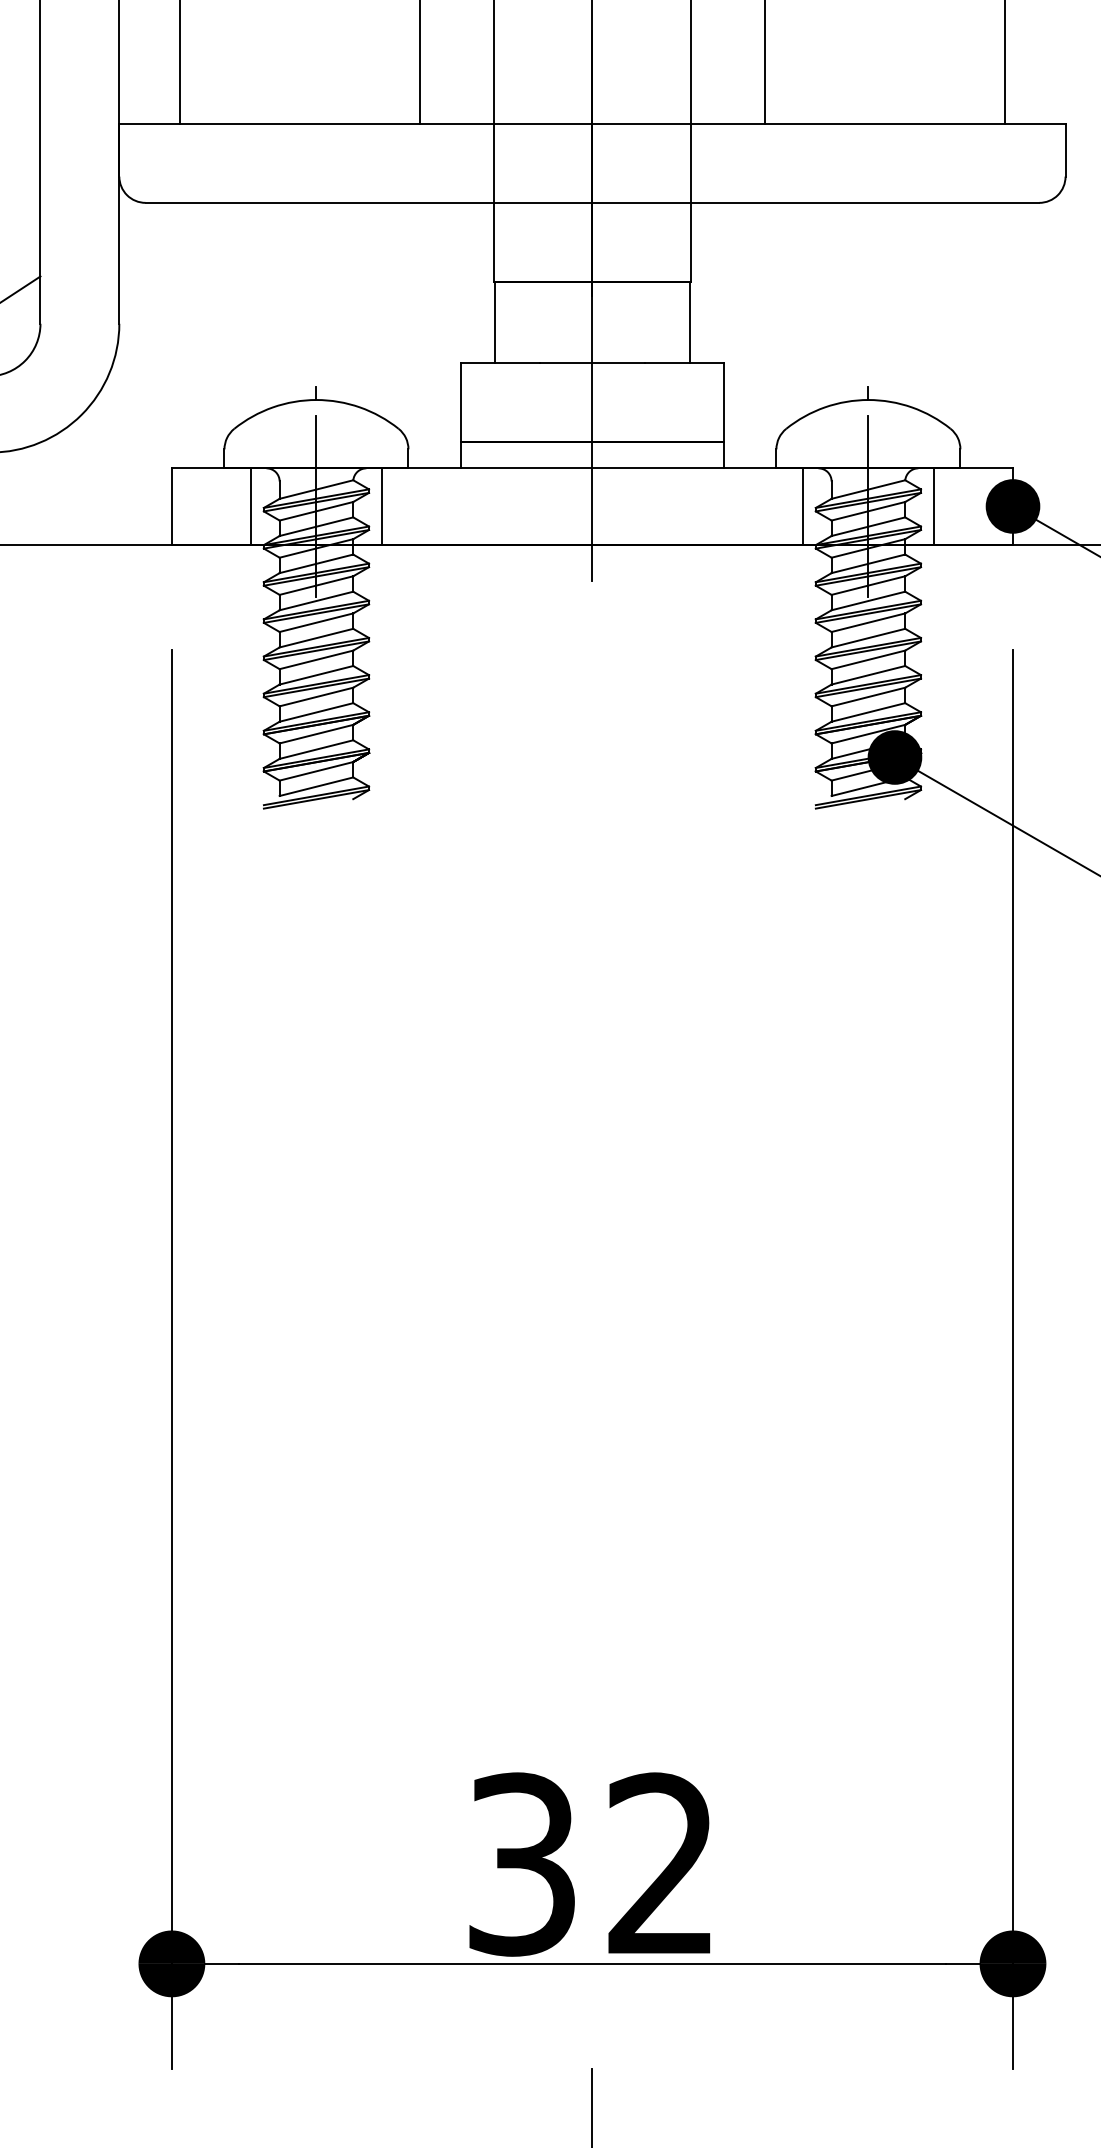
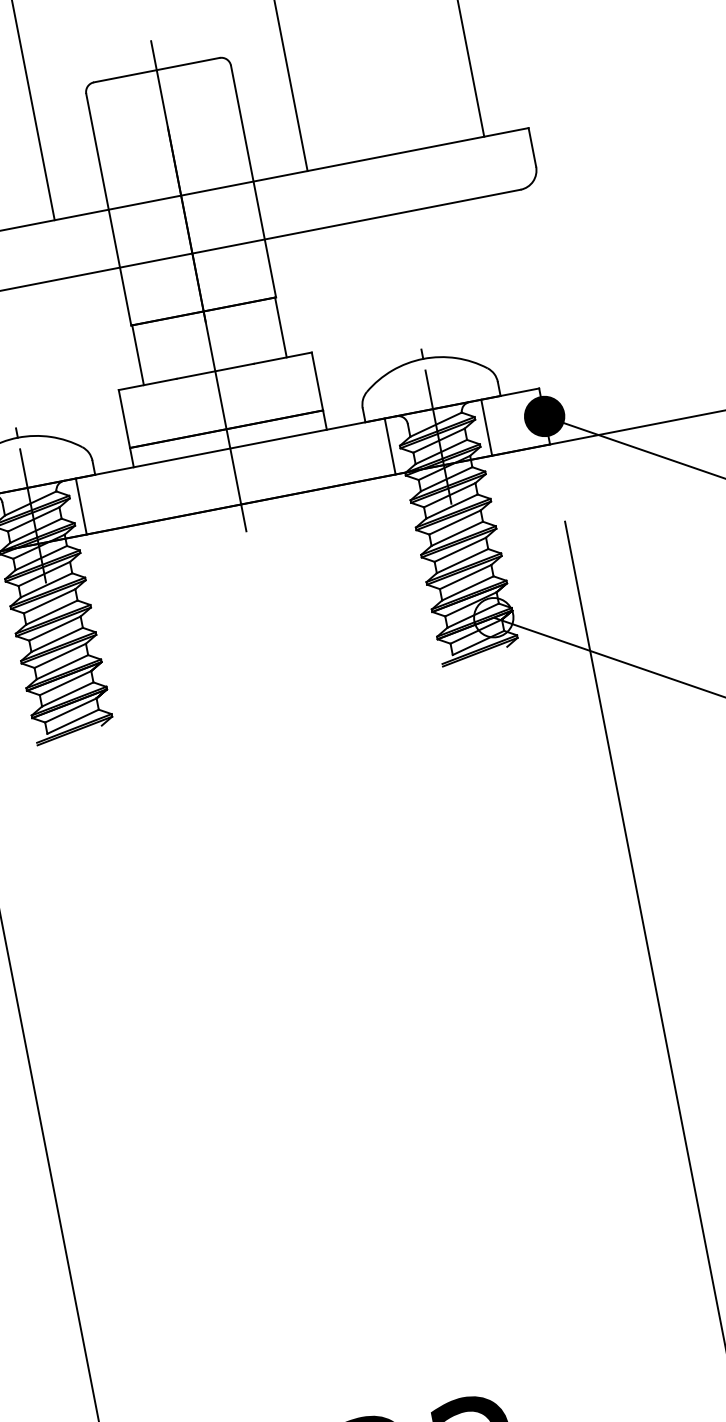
fill: (894, 757) -> (493, 617), removed

